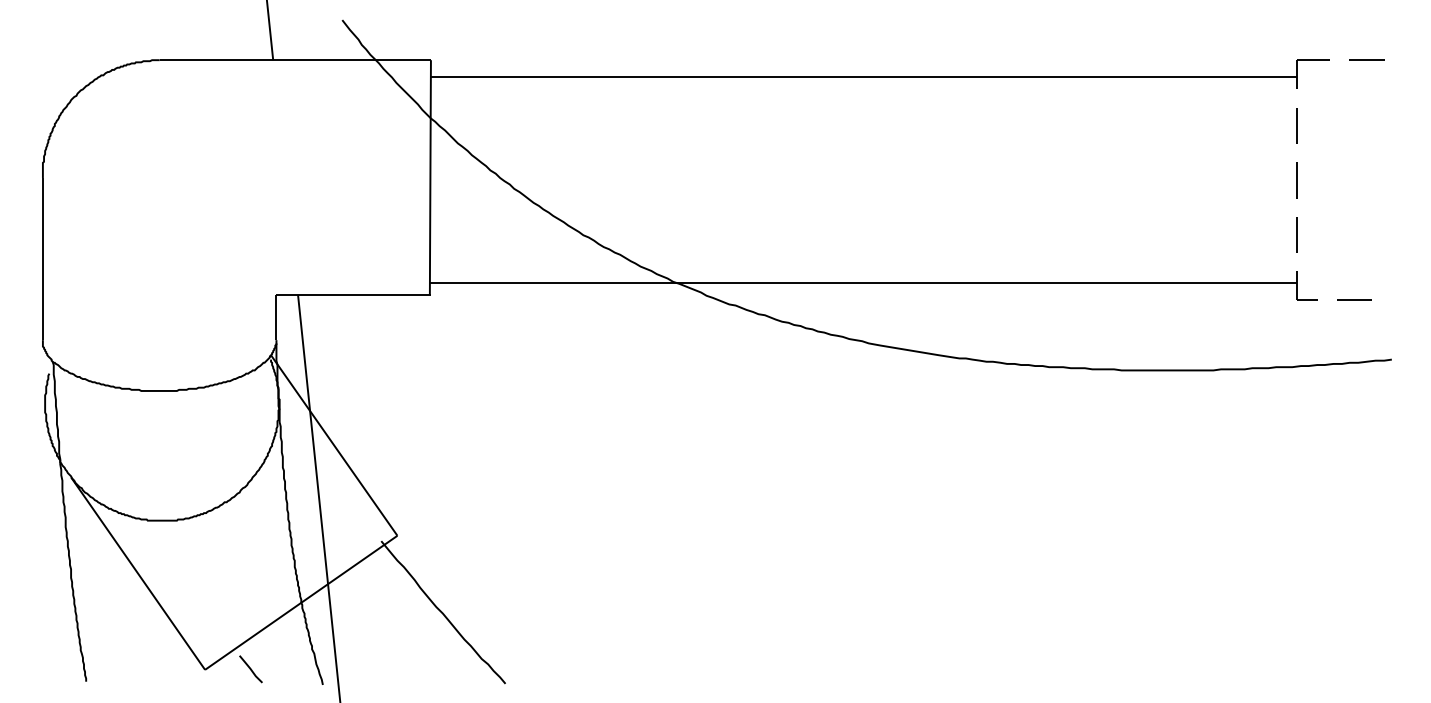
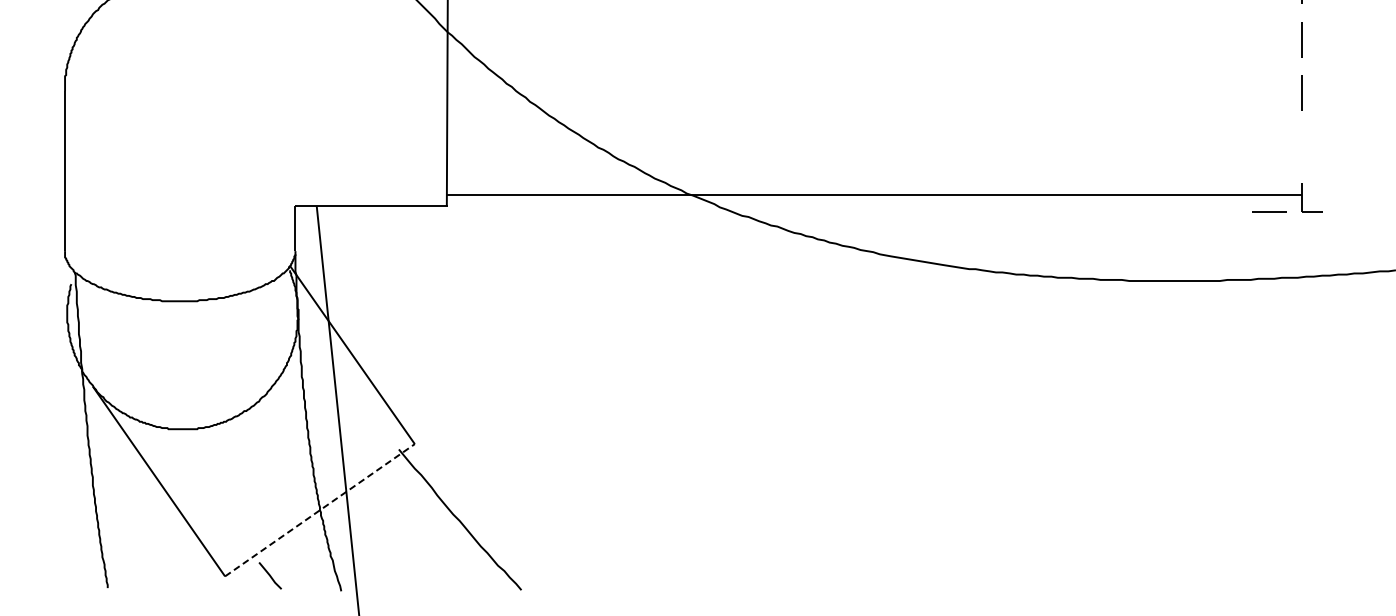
line: (1296, 234) -> (1301, 146), removed
line: (1354, 299) -> (1269, 211), moved
line: (301, 602) -> (320, 509), solid -> dashed

